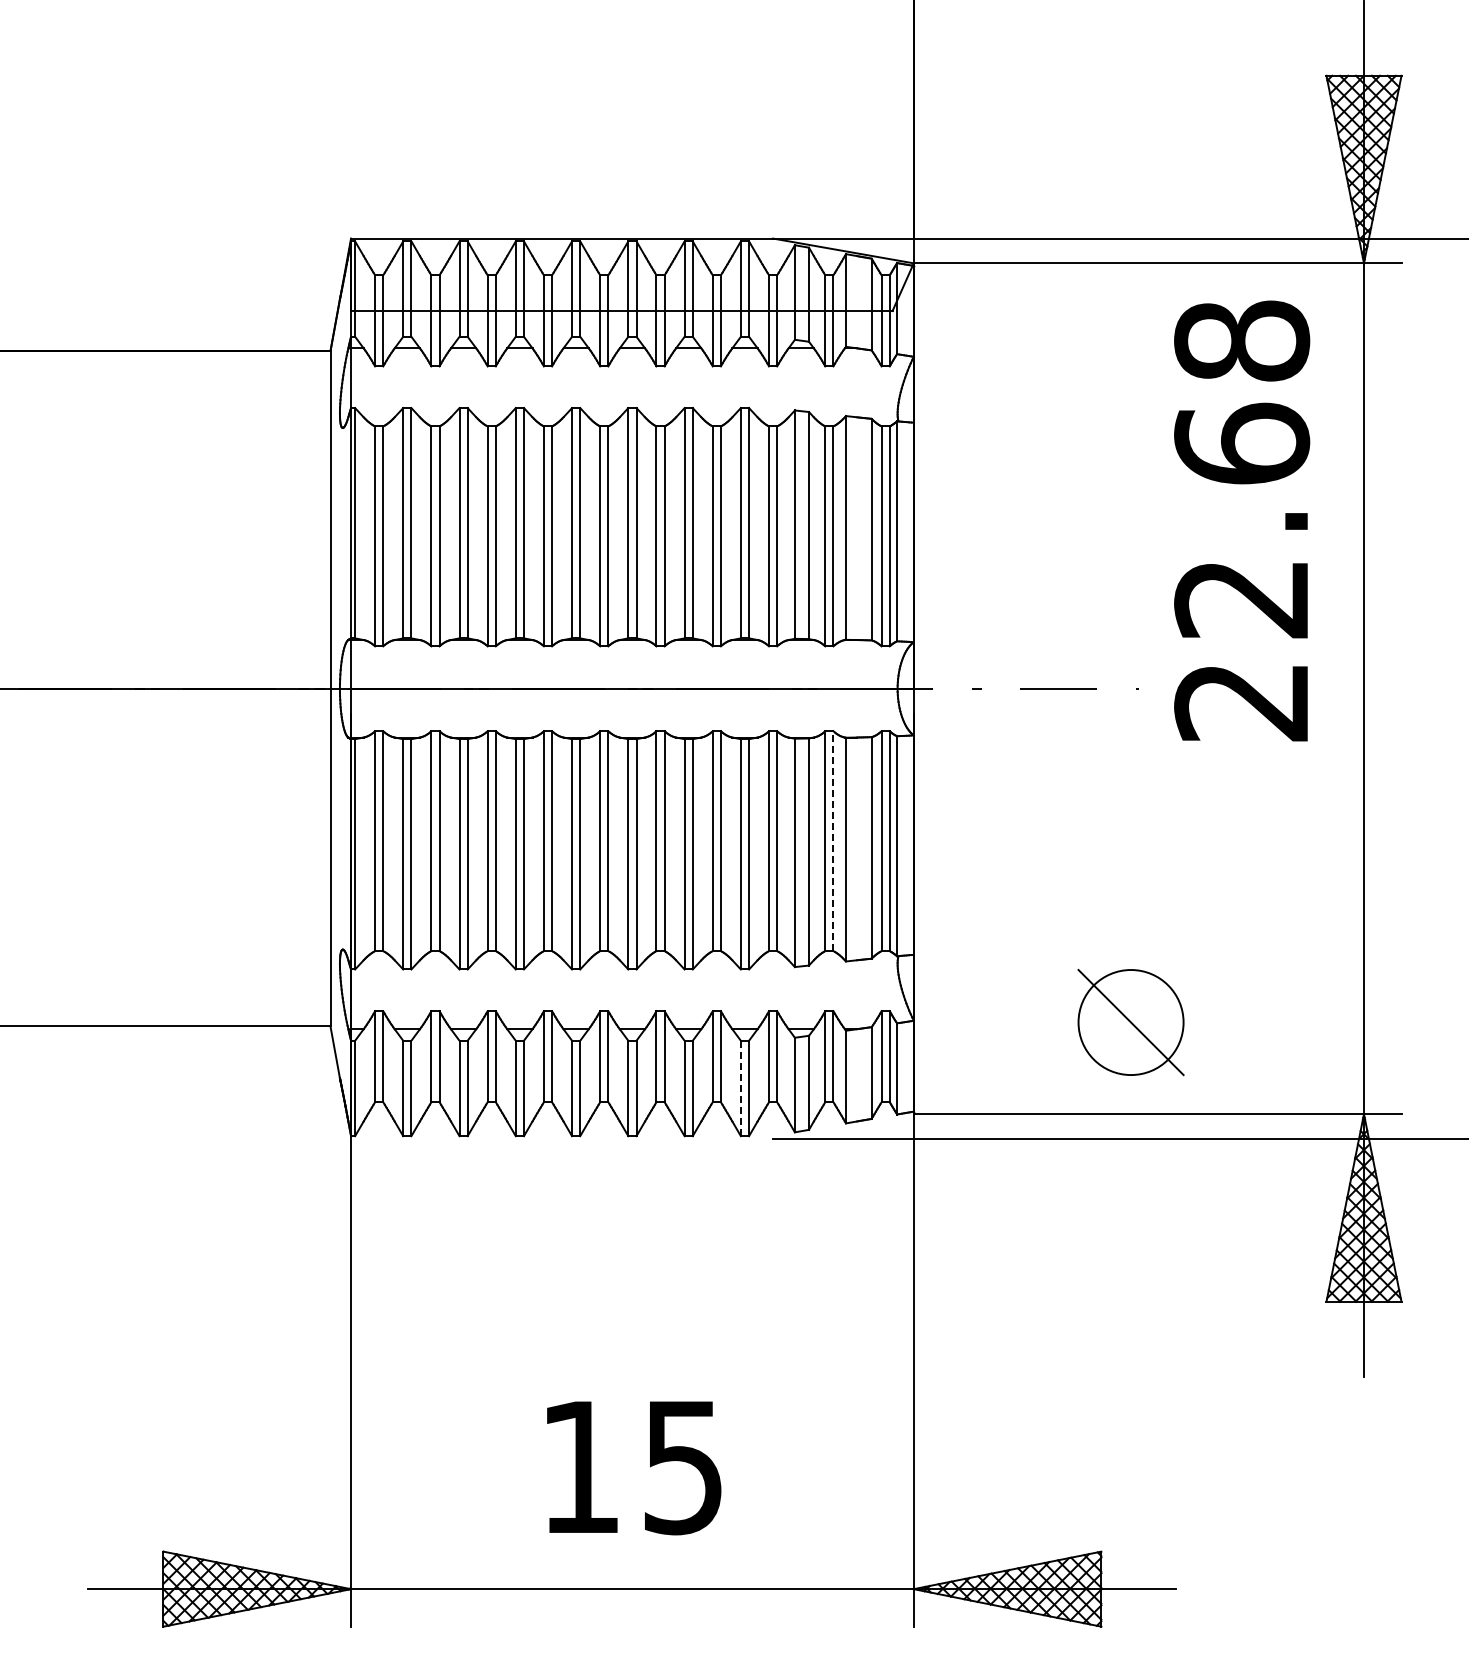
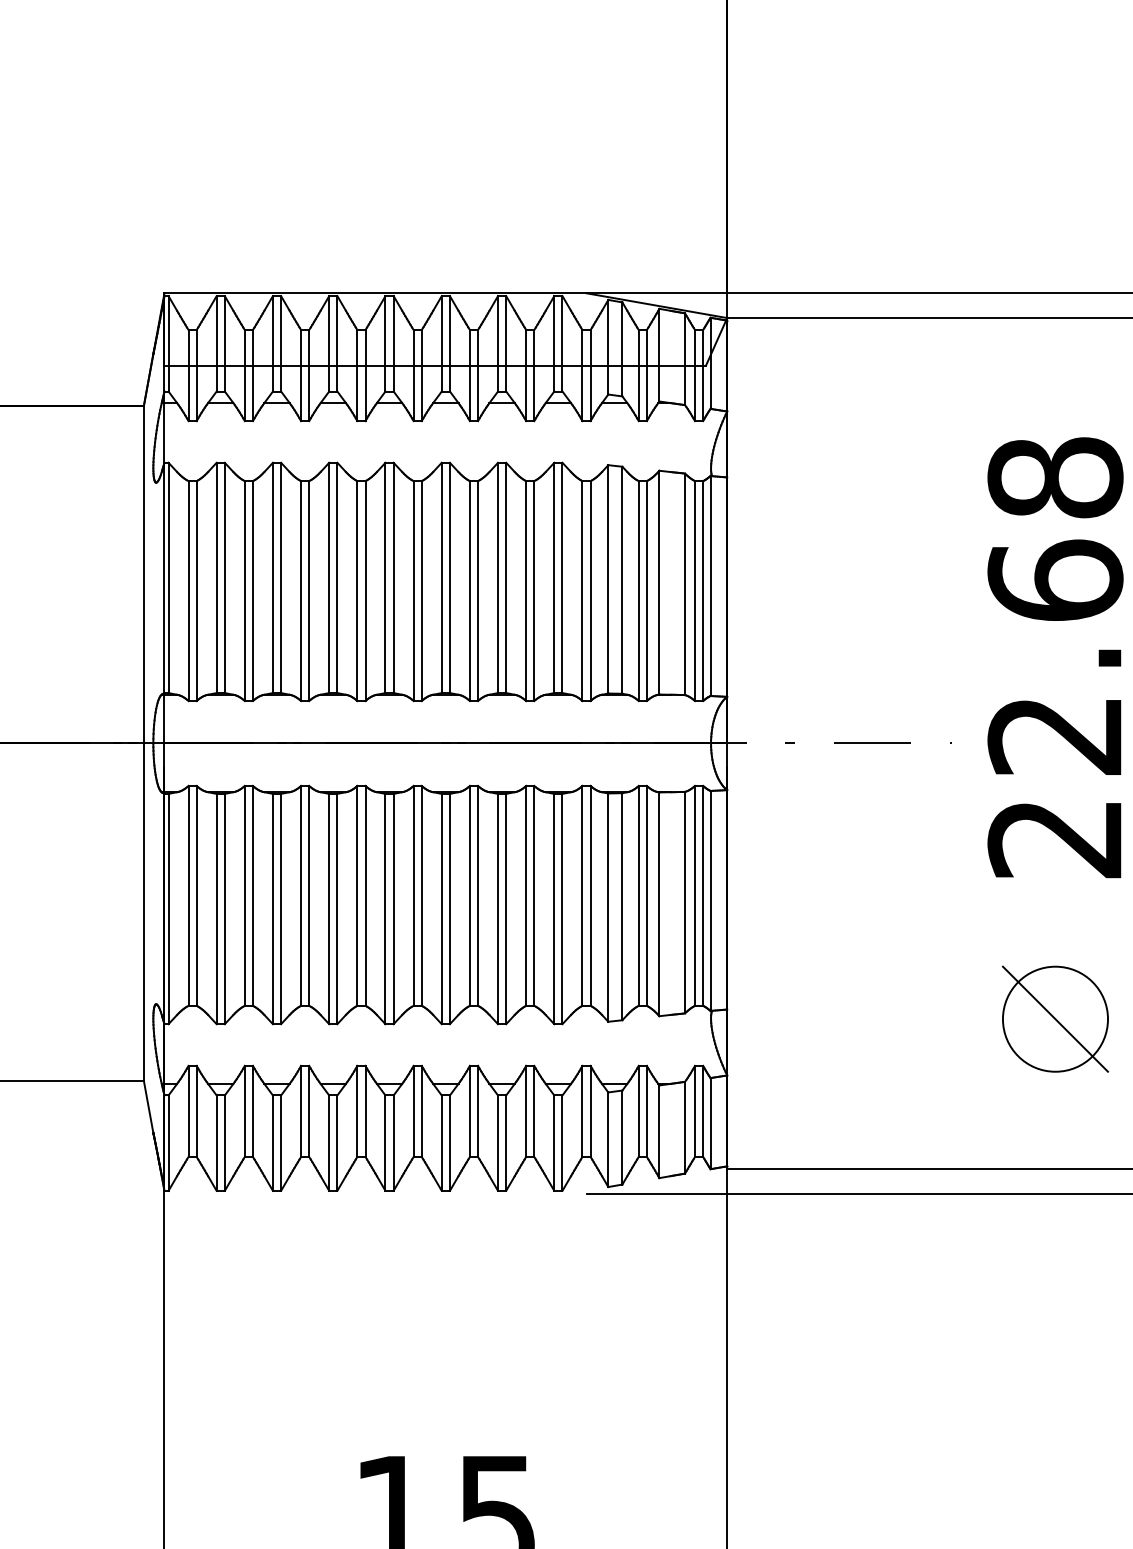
text: (1242, 520) -> (1055, 657), moved
line: (833, 841) -> (646, 896), dashed -> solid
part: (1130, 1022) -> (1054, 1019), moved
line: (740, 1088) -> (553, 1143), dashed -> solid

